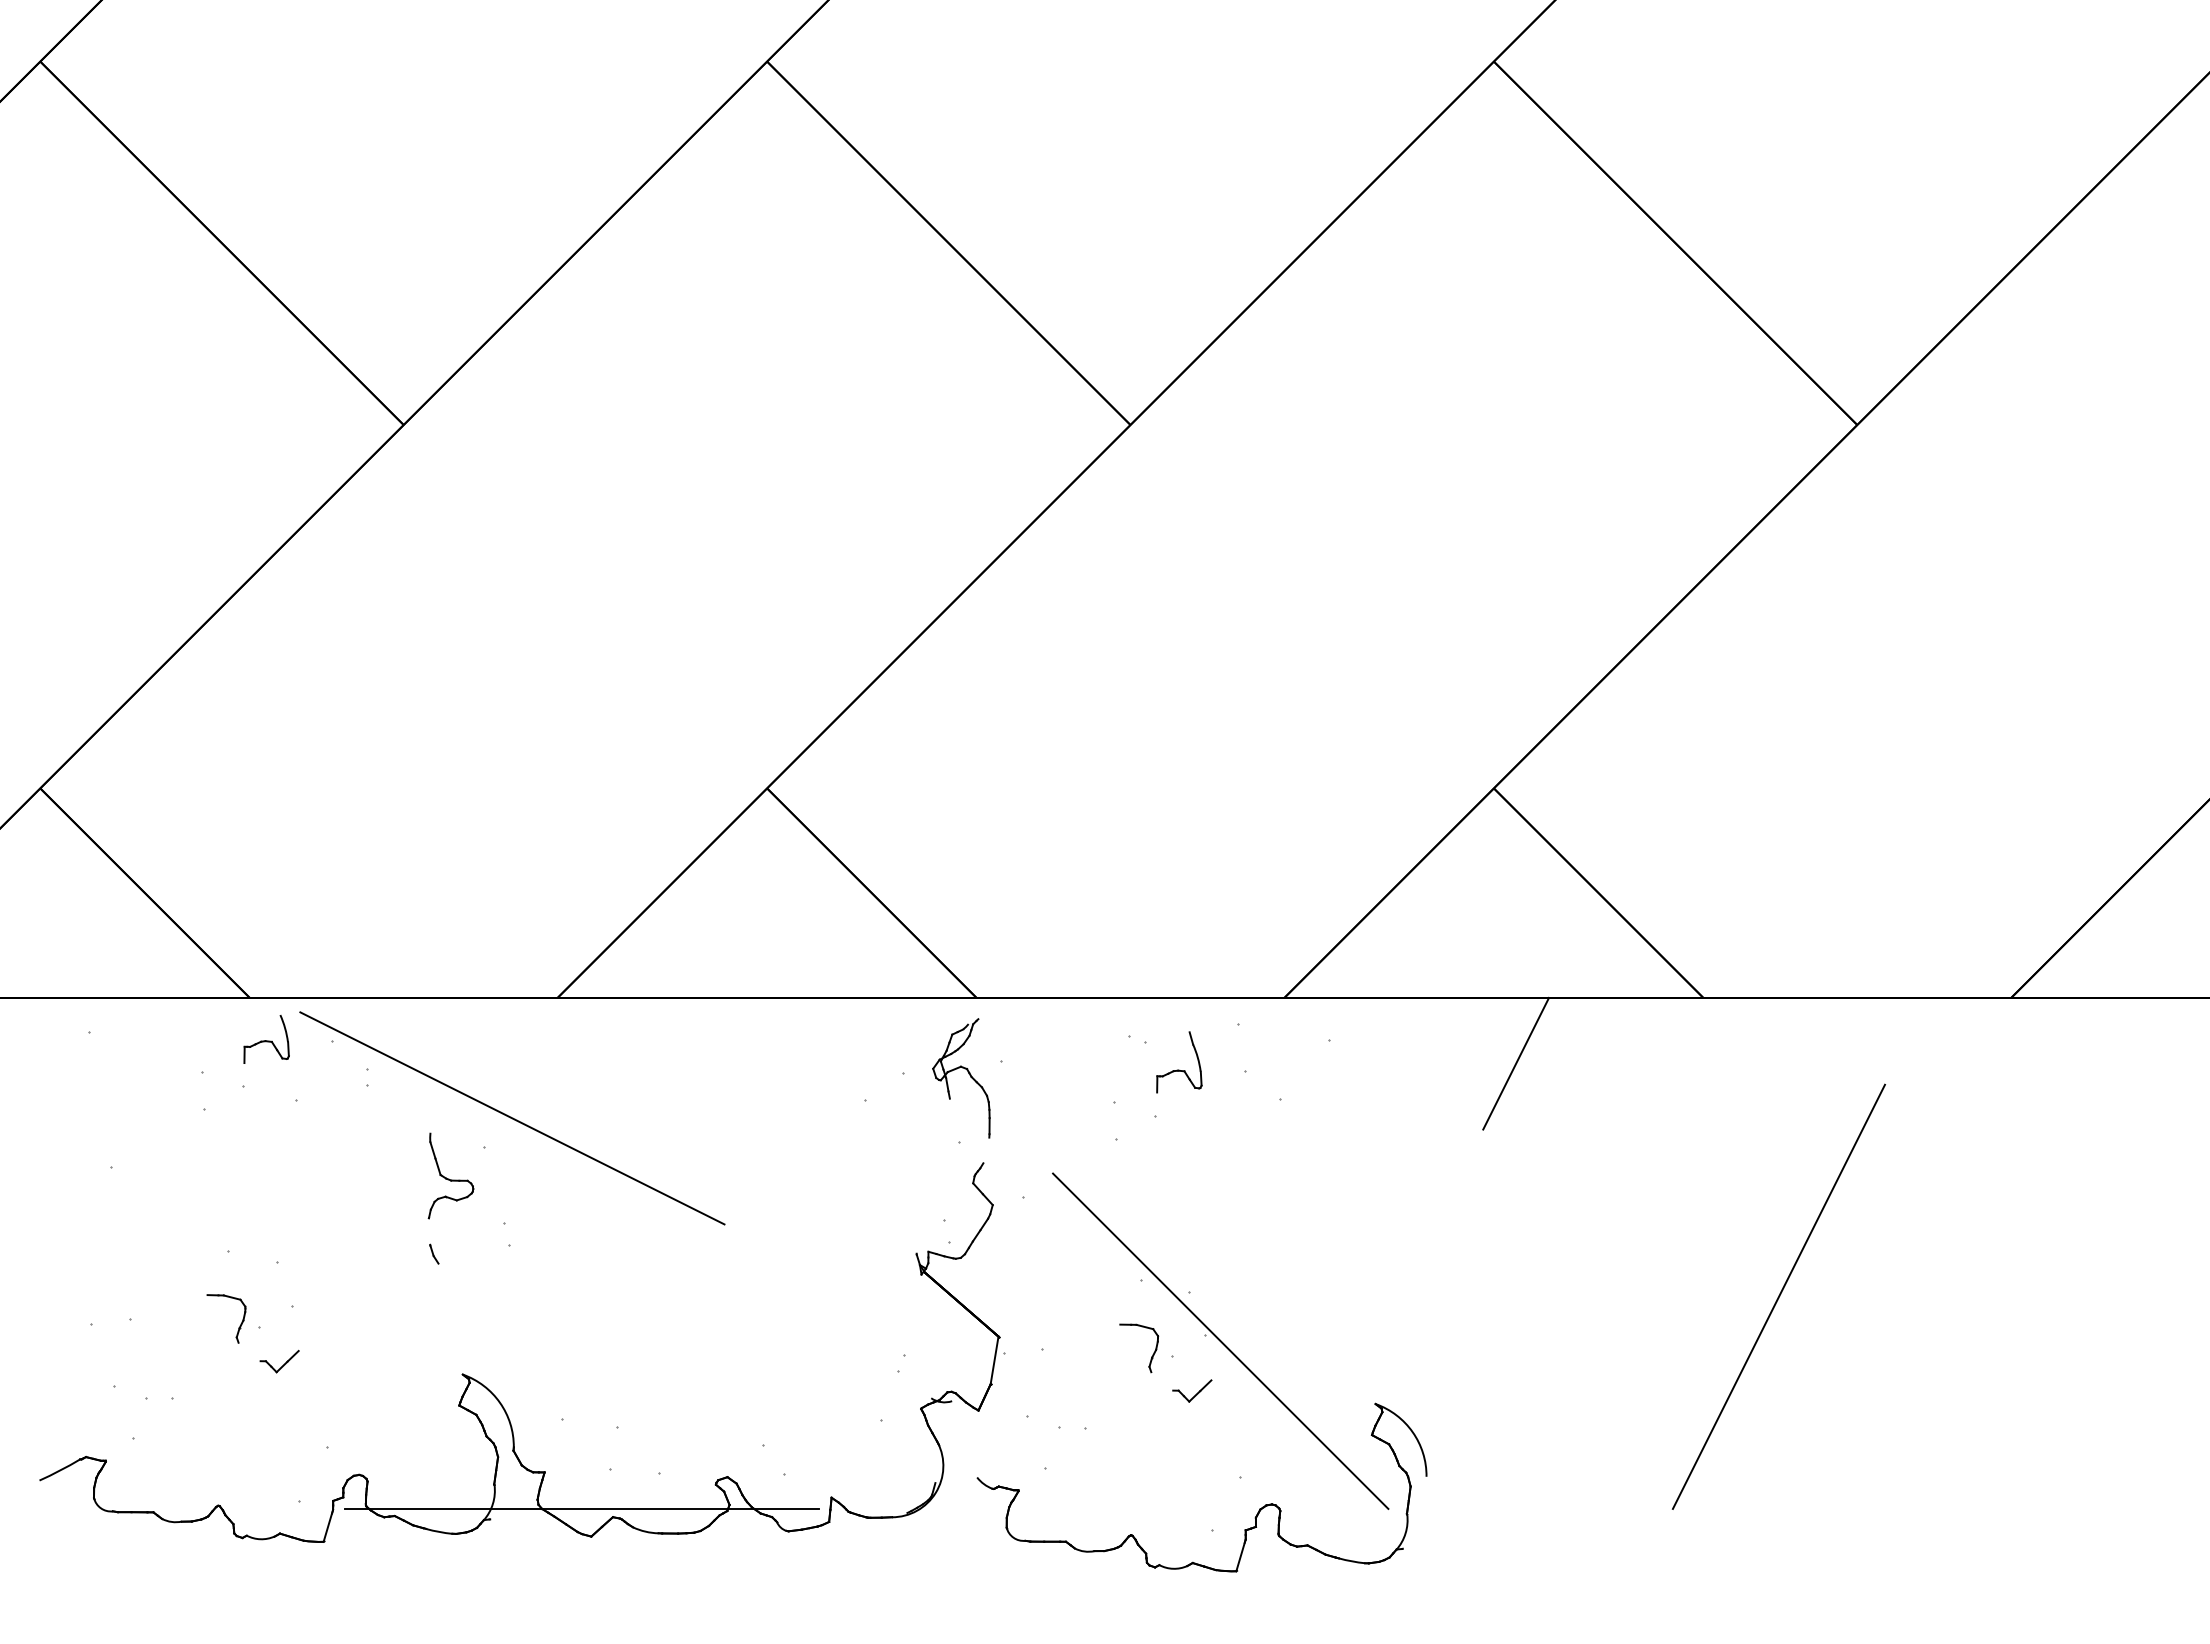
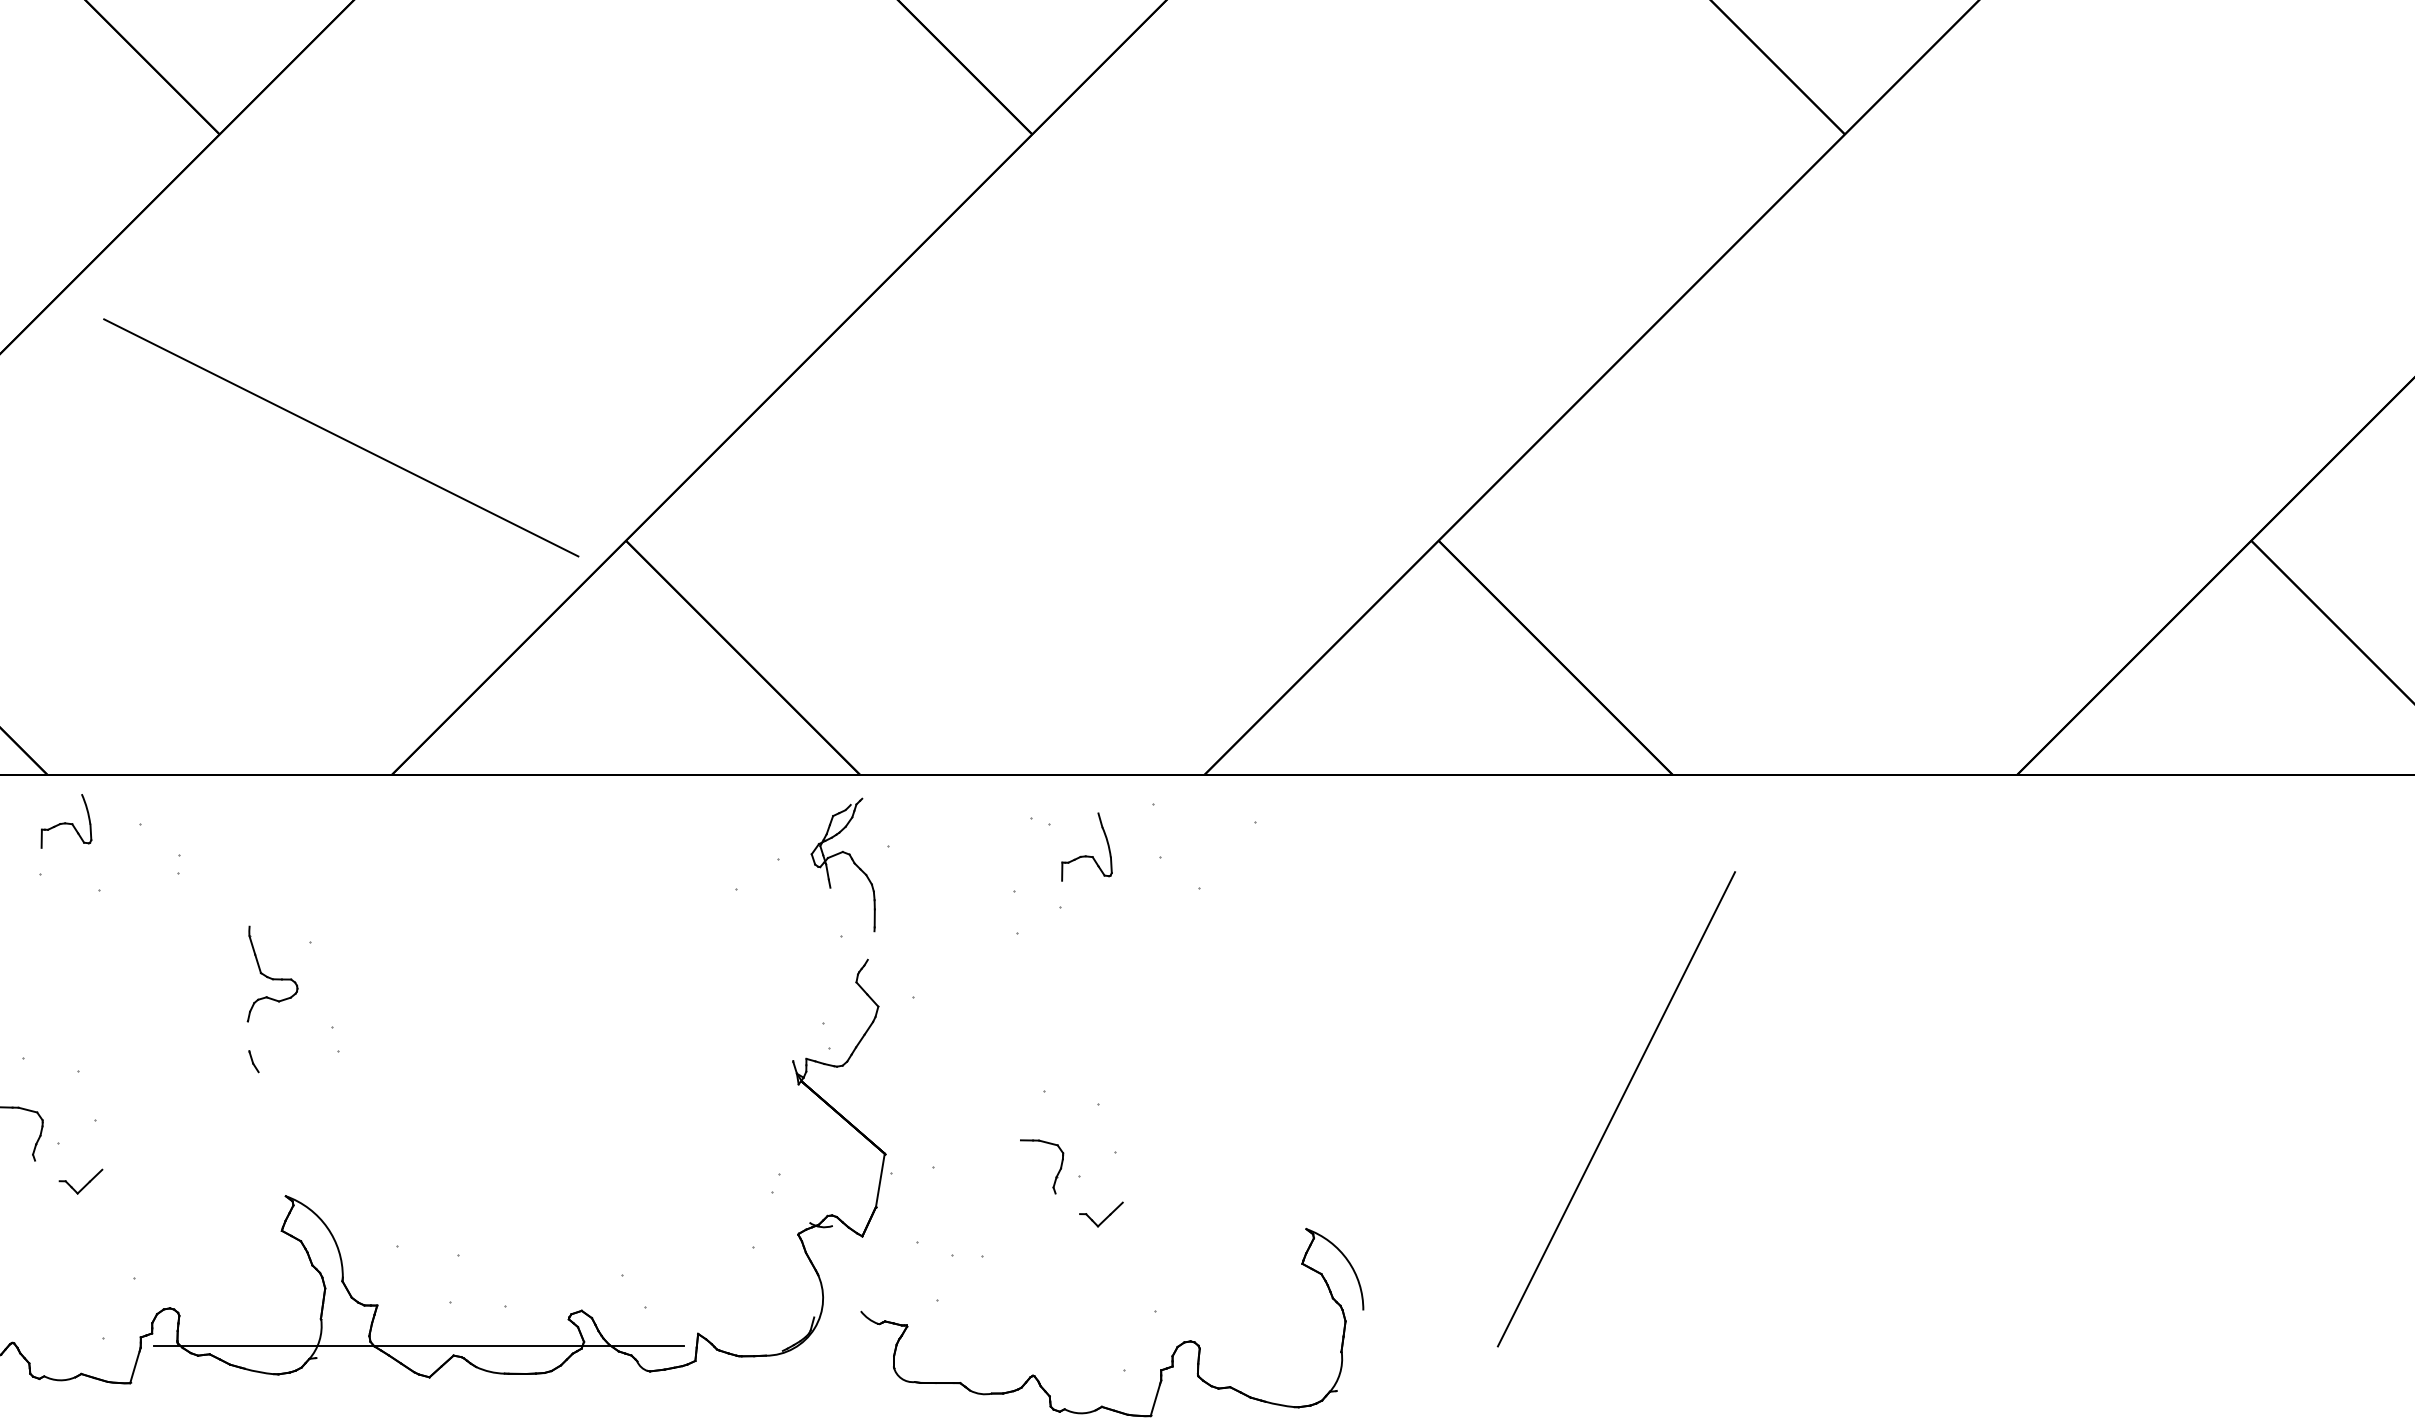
line: (1516, 1063) -> (1463, 848), removed
line: (512, 1118) -> (341, 438), moved
line: (1778, 1296) -> (1615, 1108), moved
line: (1220, 1340) -> (1132, 1158), removed

